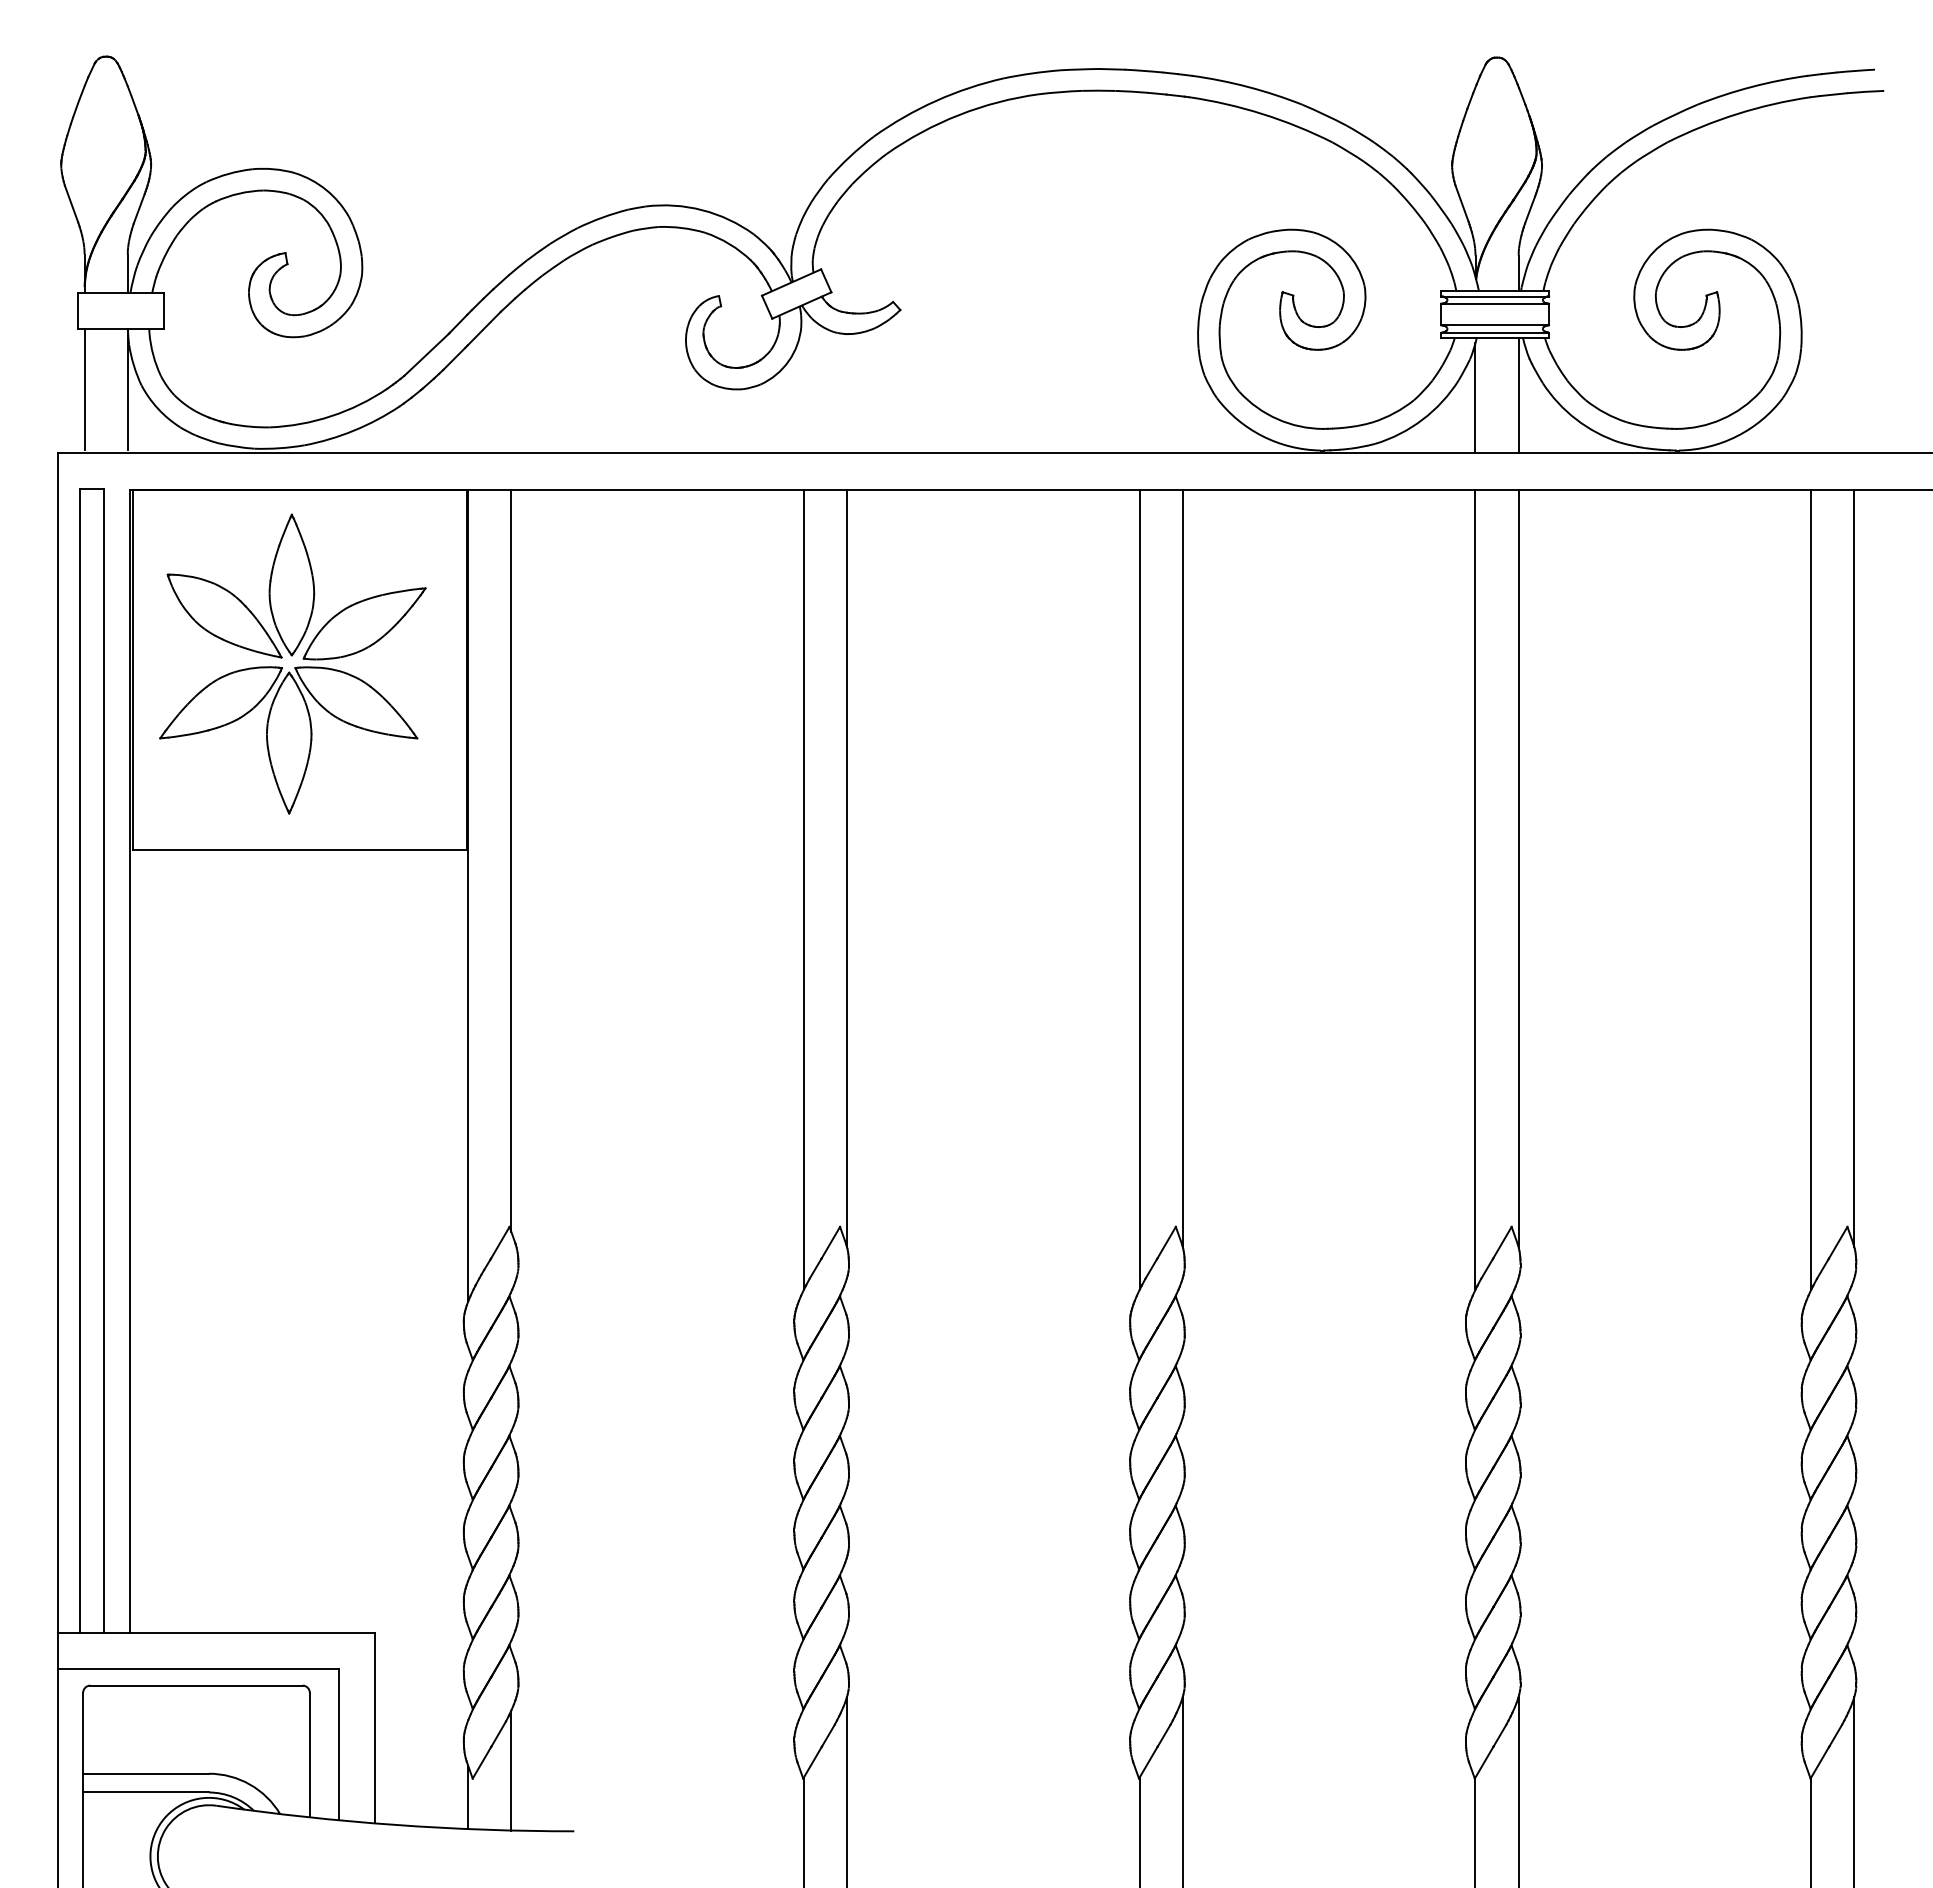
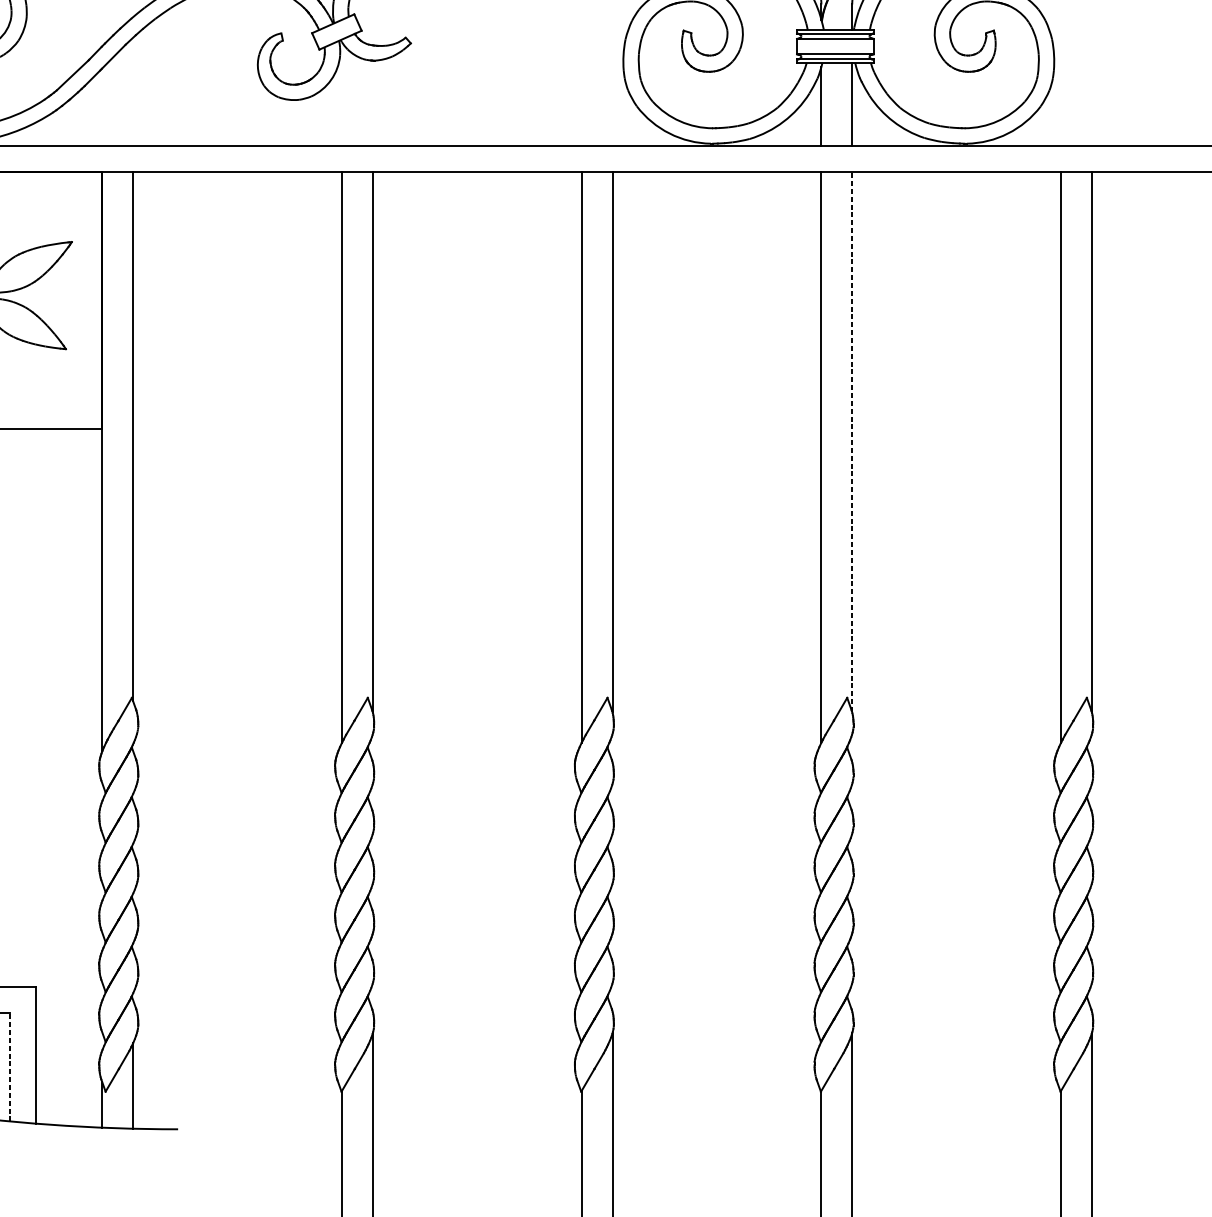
line: (1518, 868) -> (852, 442), solid -> dashed
line: (338, 1744) -> (9, 1067), solid -> dashed

